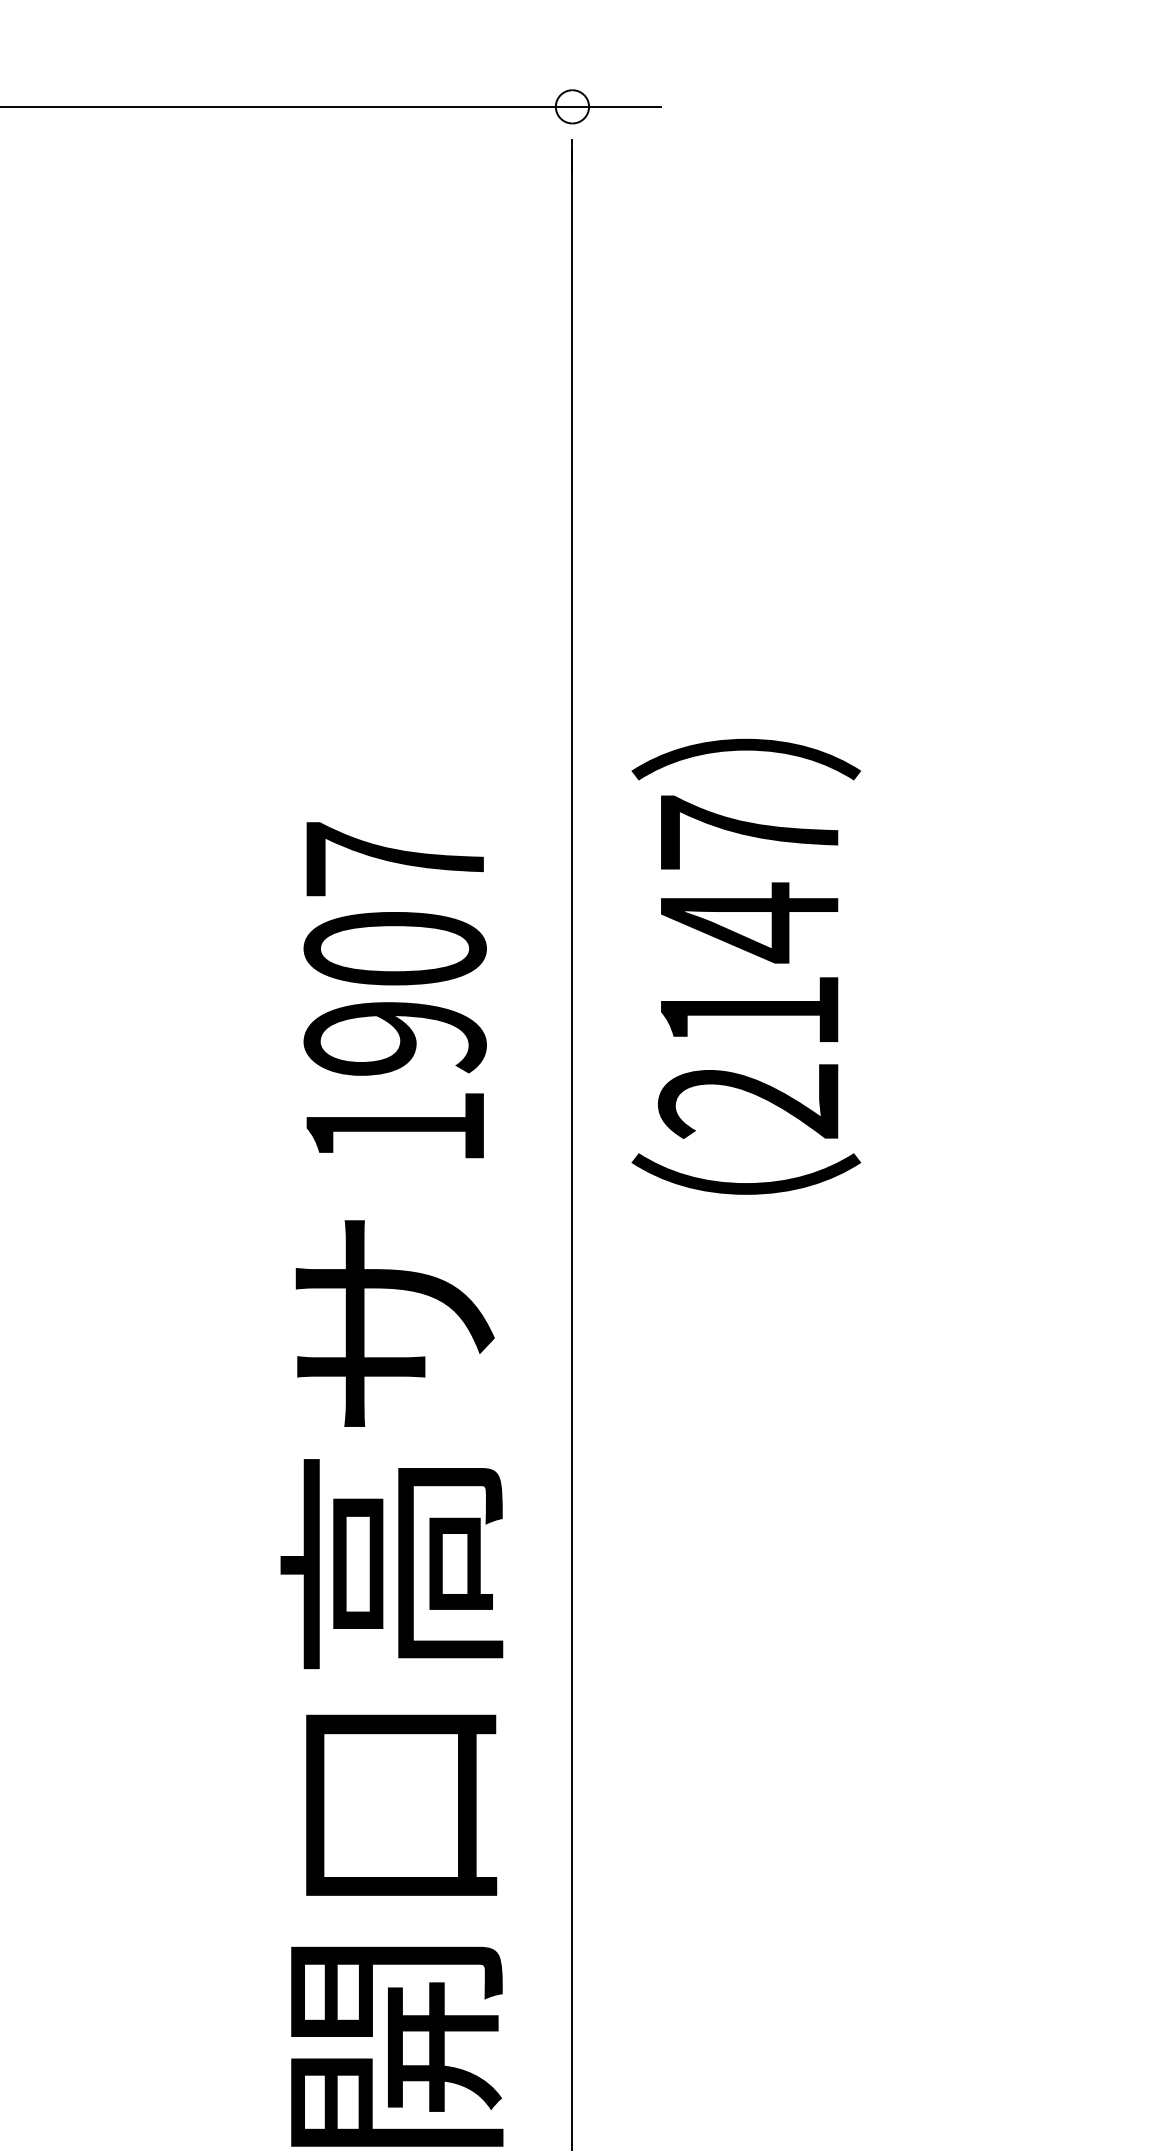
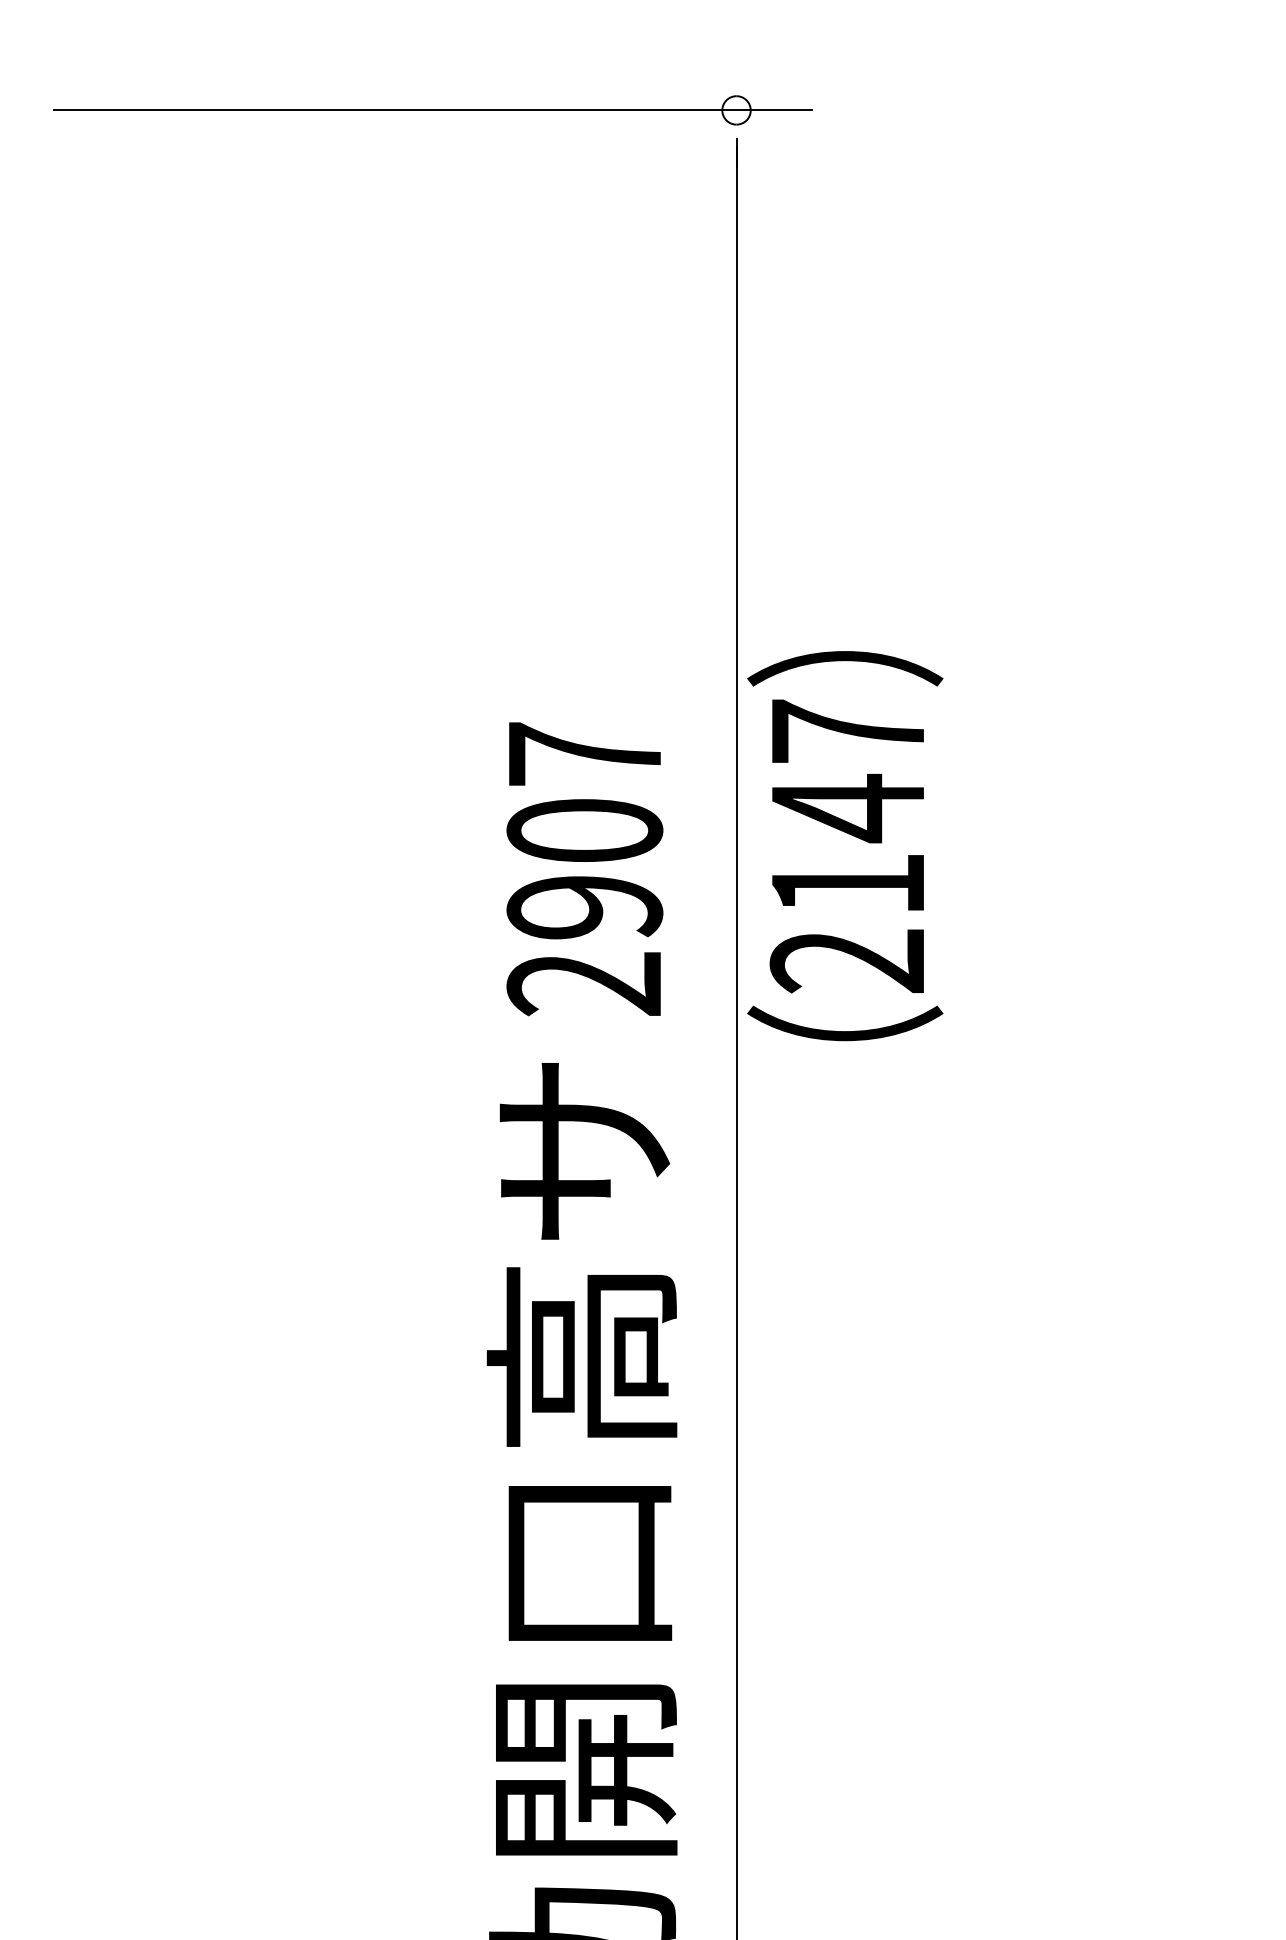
text: (746, 967) -> (845, 846), moved
text: (393, 1128) -> (583, 984), 1907 -> 2907

